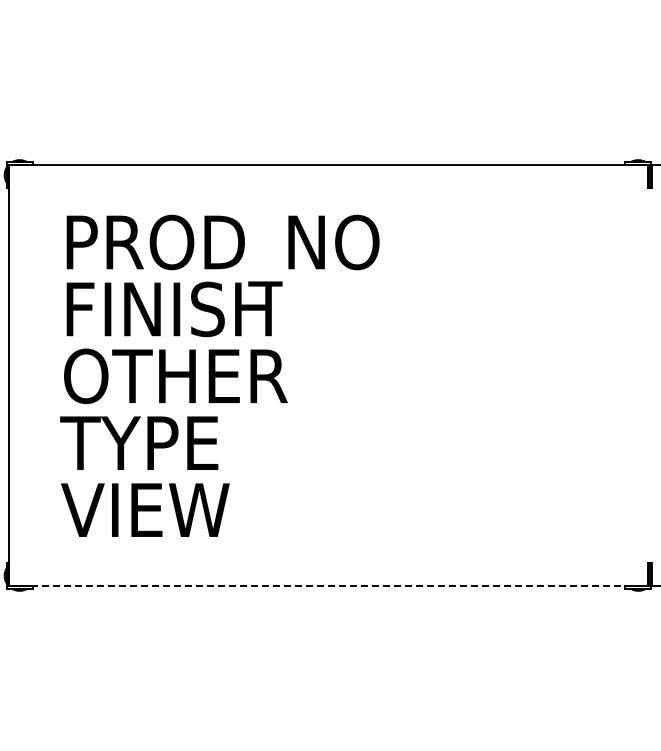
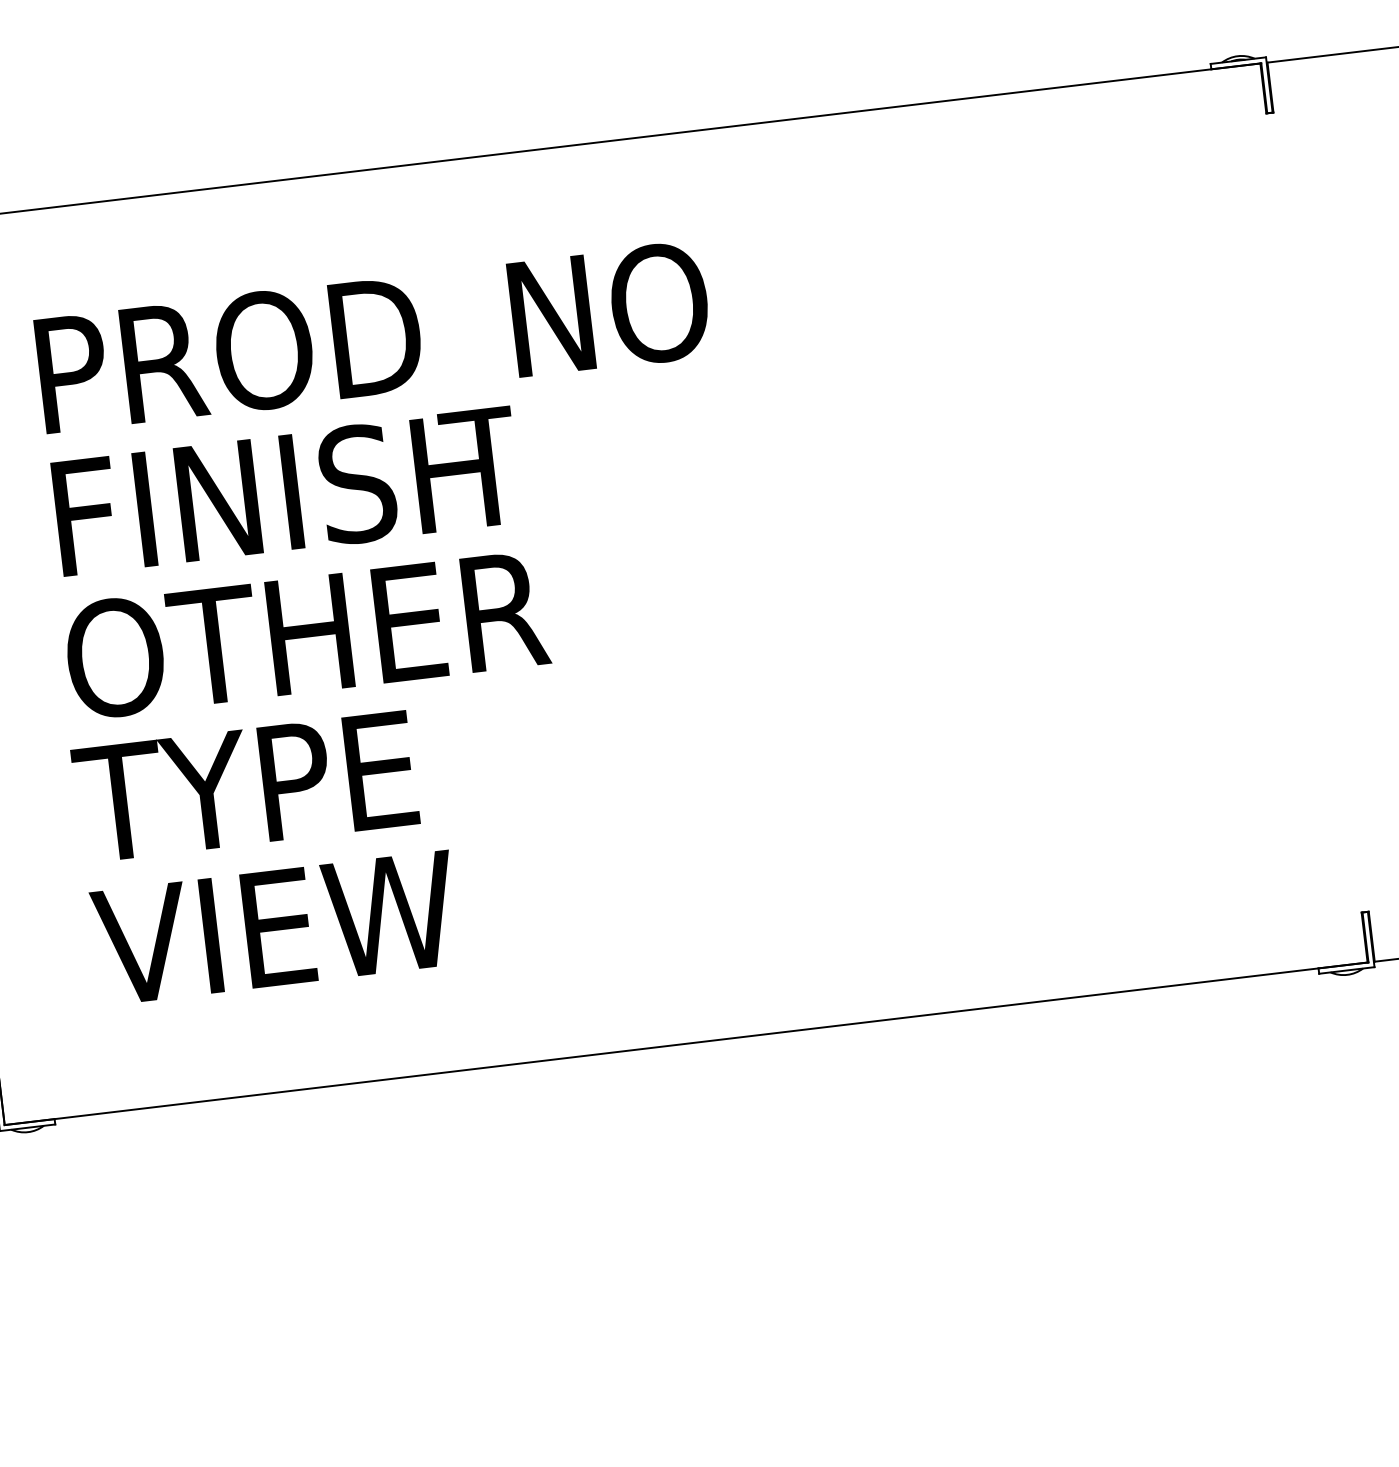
line: (328, 586) -> (685, 1044), dashed -> solid

